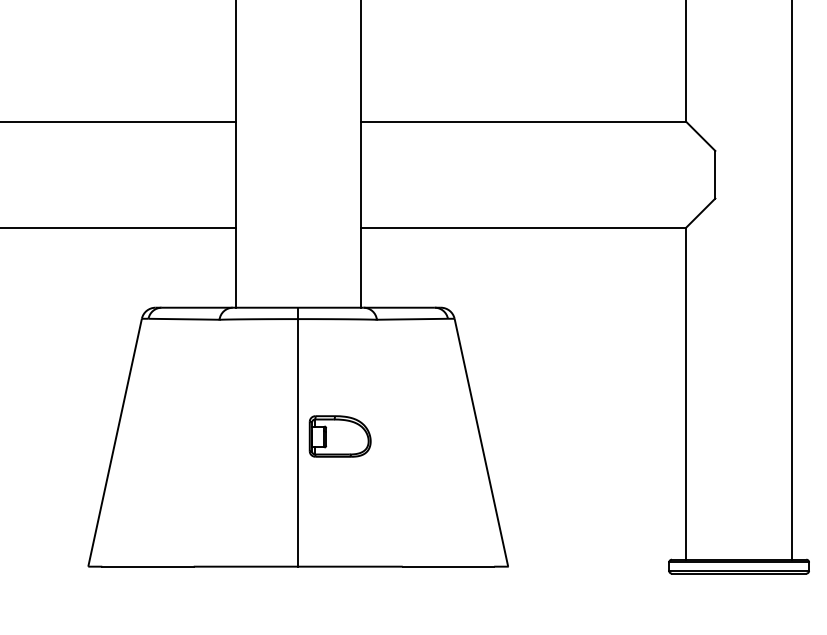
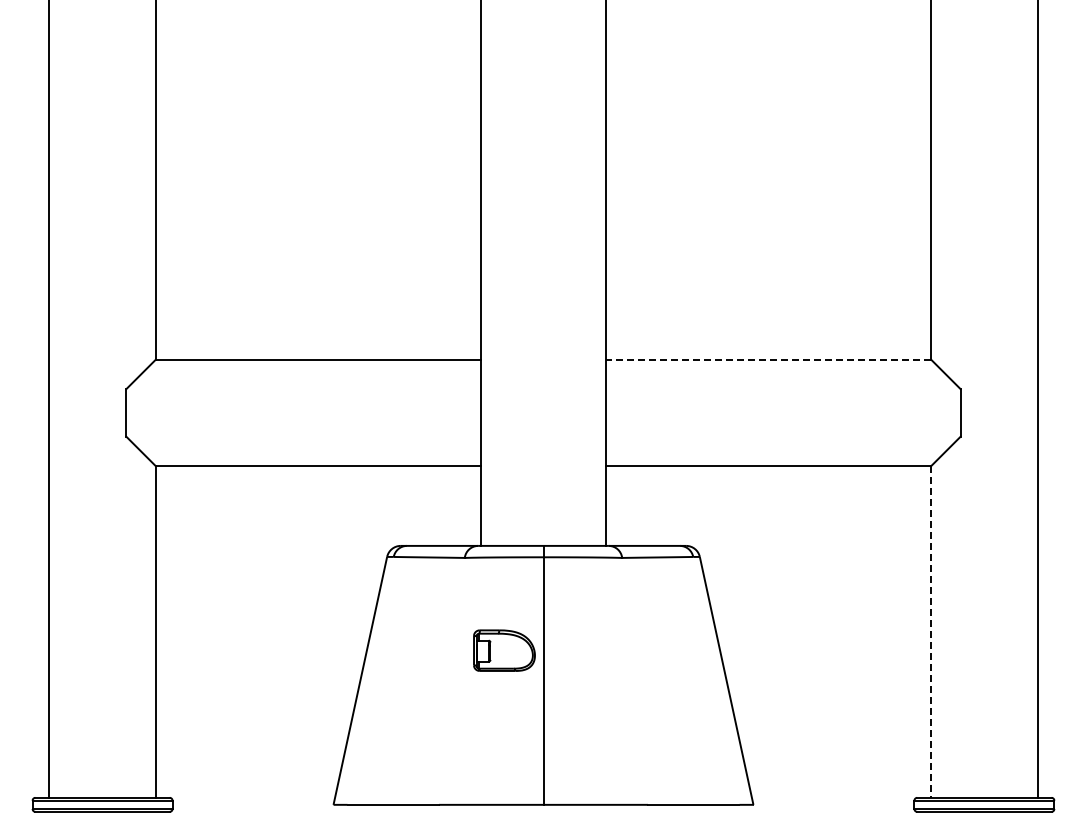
line: (523, 121) -> (768, 359), solid -> dashed
line: (686, 393) -> (931, 631), solid -> dashed
part: (340, 436) -> (504, 650), moved

